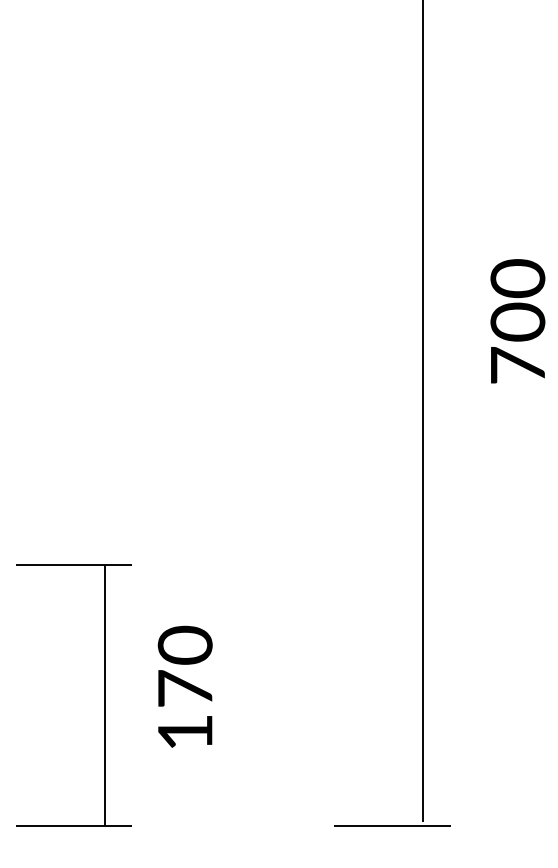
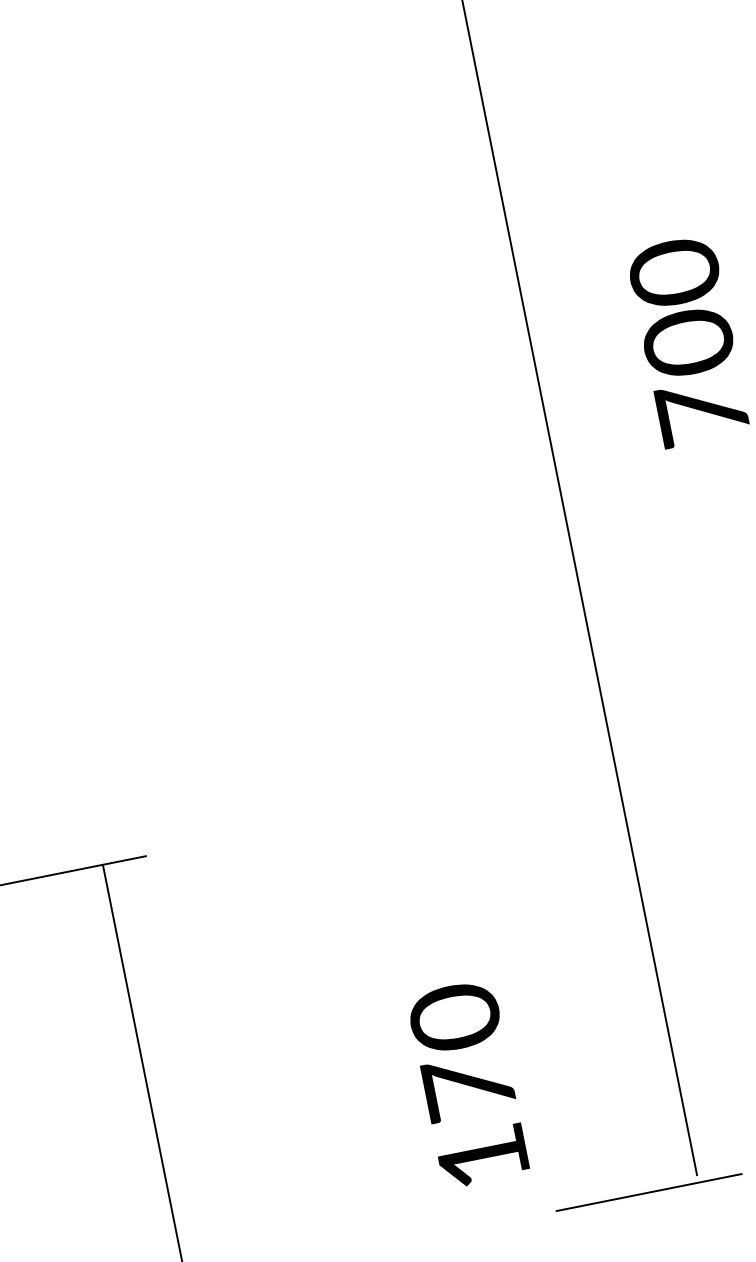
text: (184, 686) -> (466, 1083), moved

